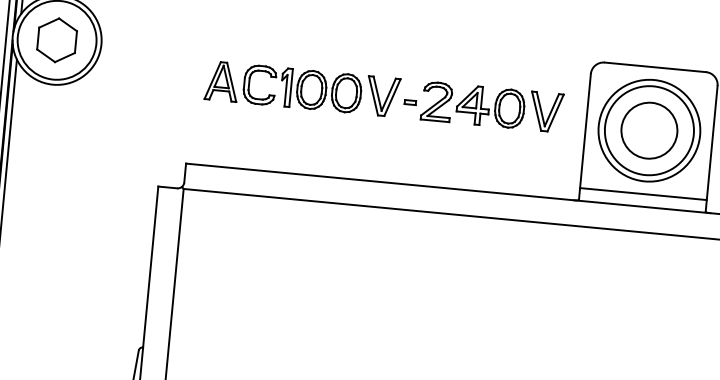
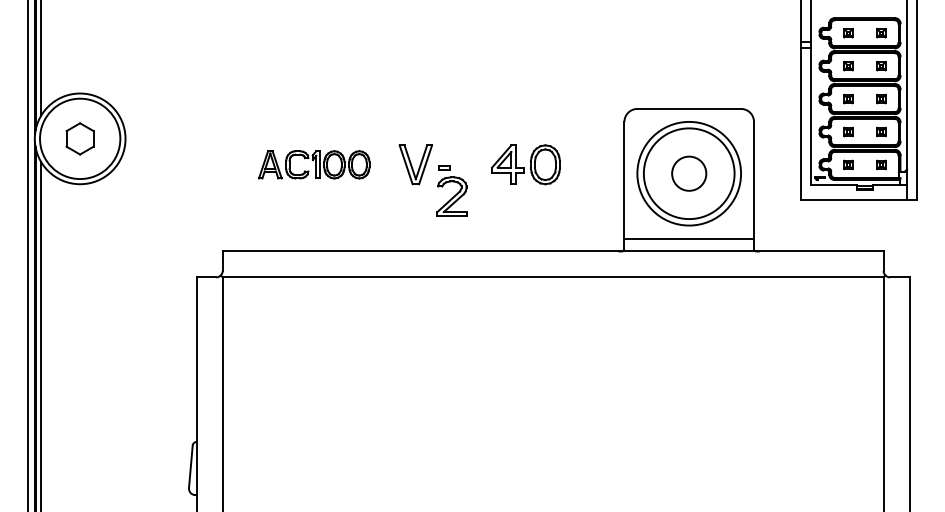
part: (56, 39) -> (79, 138), size x0.7
part: (283, 87) -> (314, 164), size x0.7
part: (436, 101) -> (451, 196), moved
part: (545, 111) -> (582, 164), removed
circle: (648, 130) -> (688, 173), size x0.6

